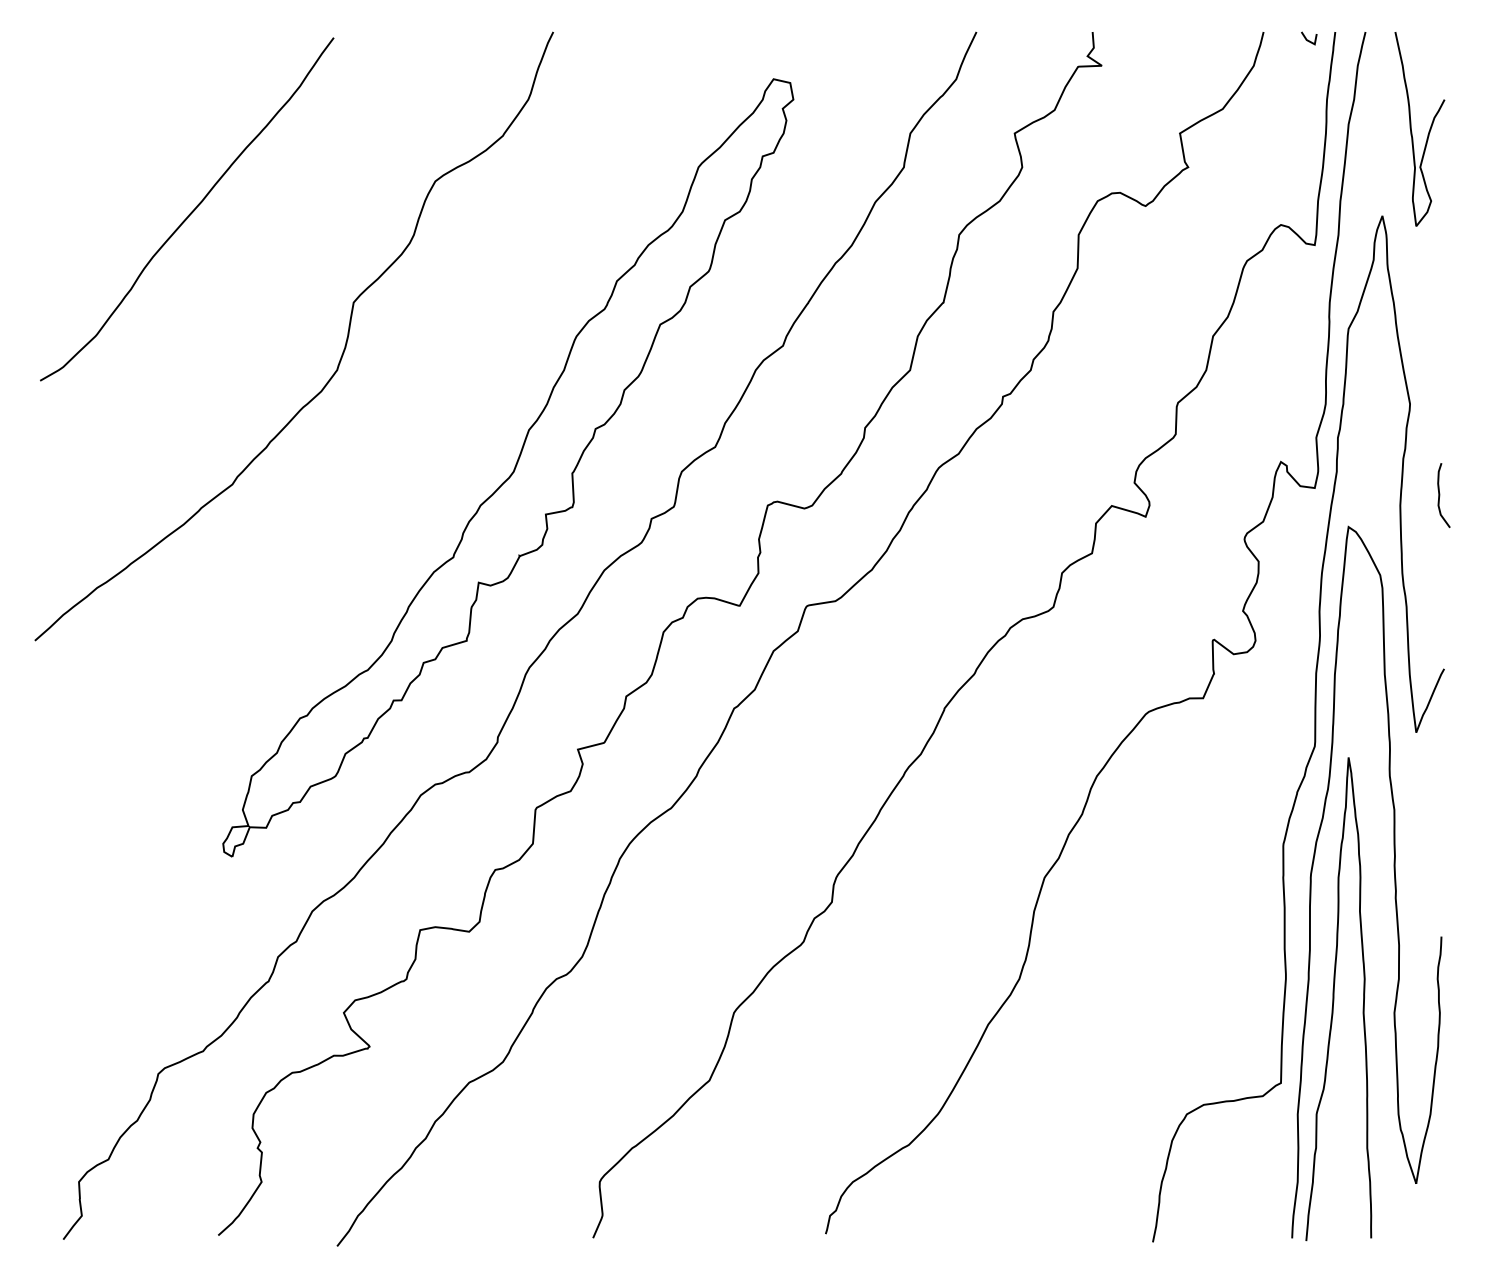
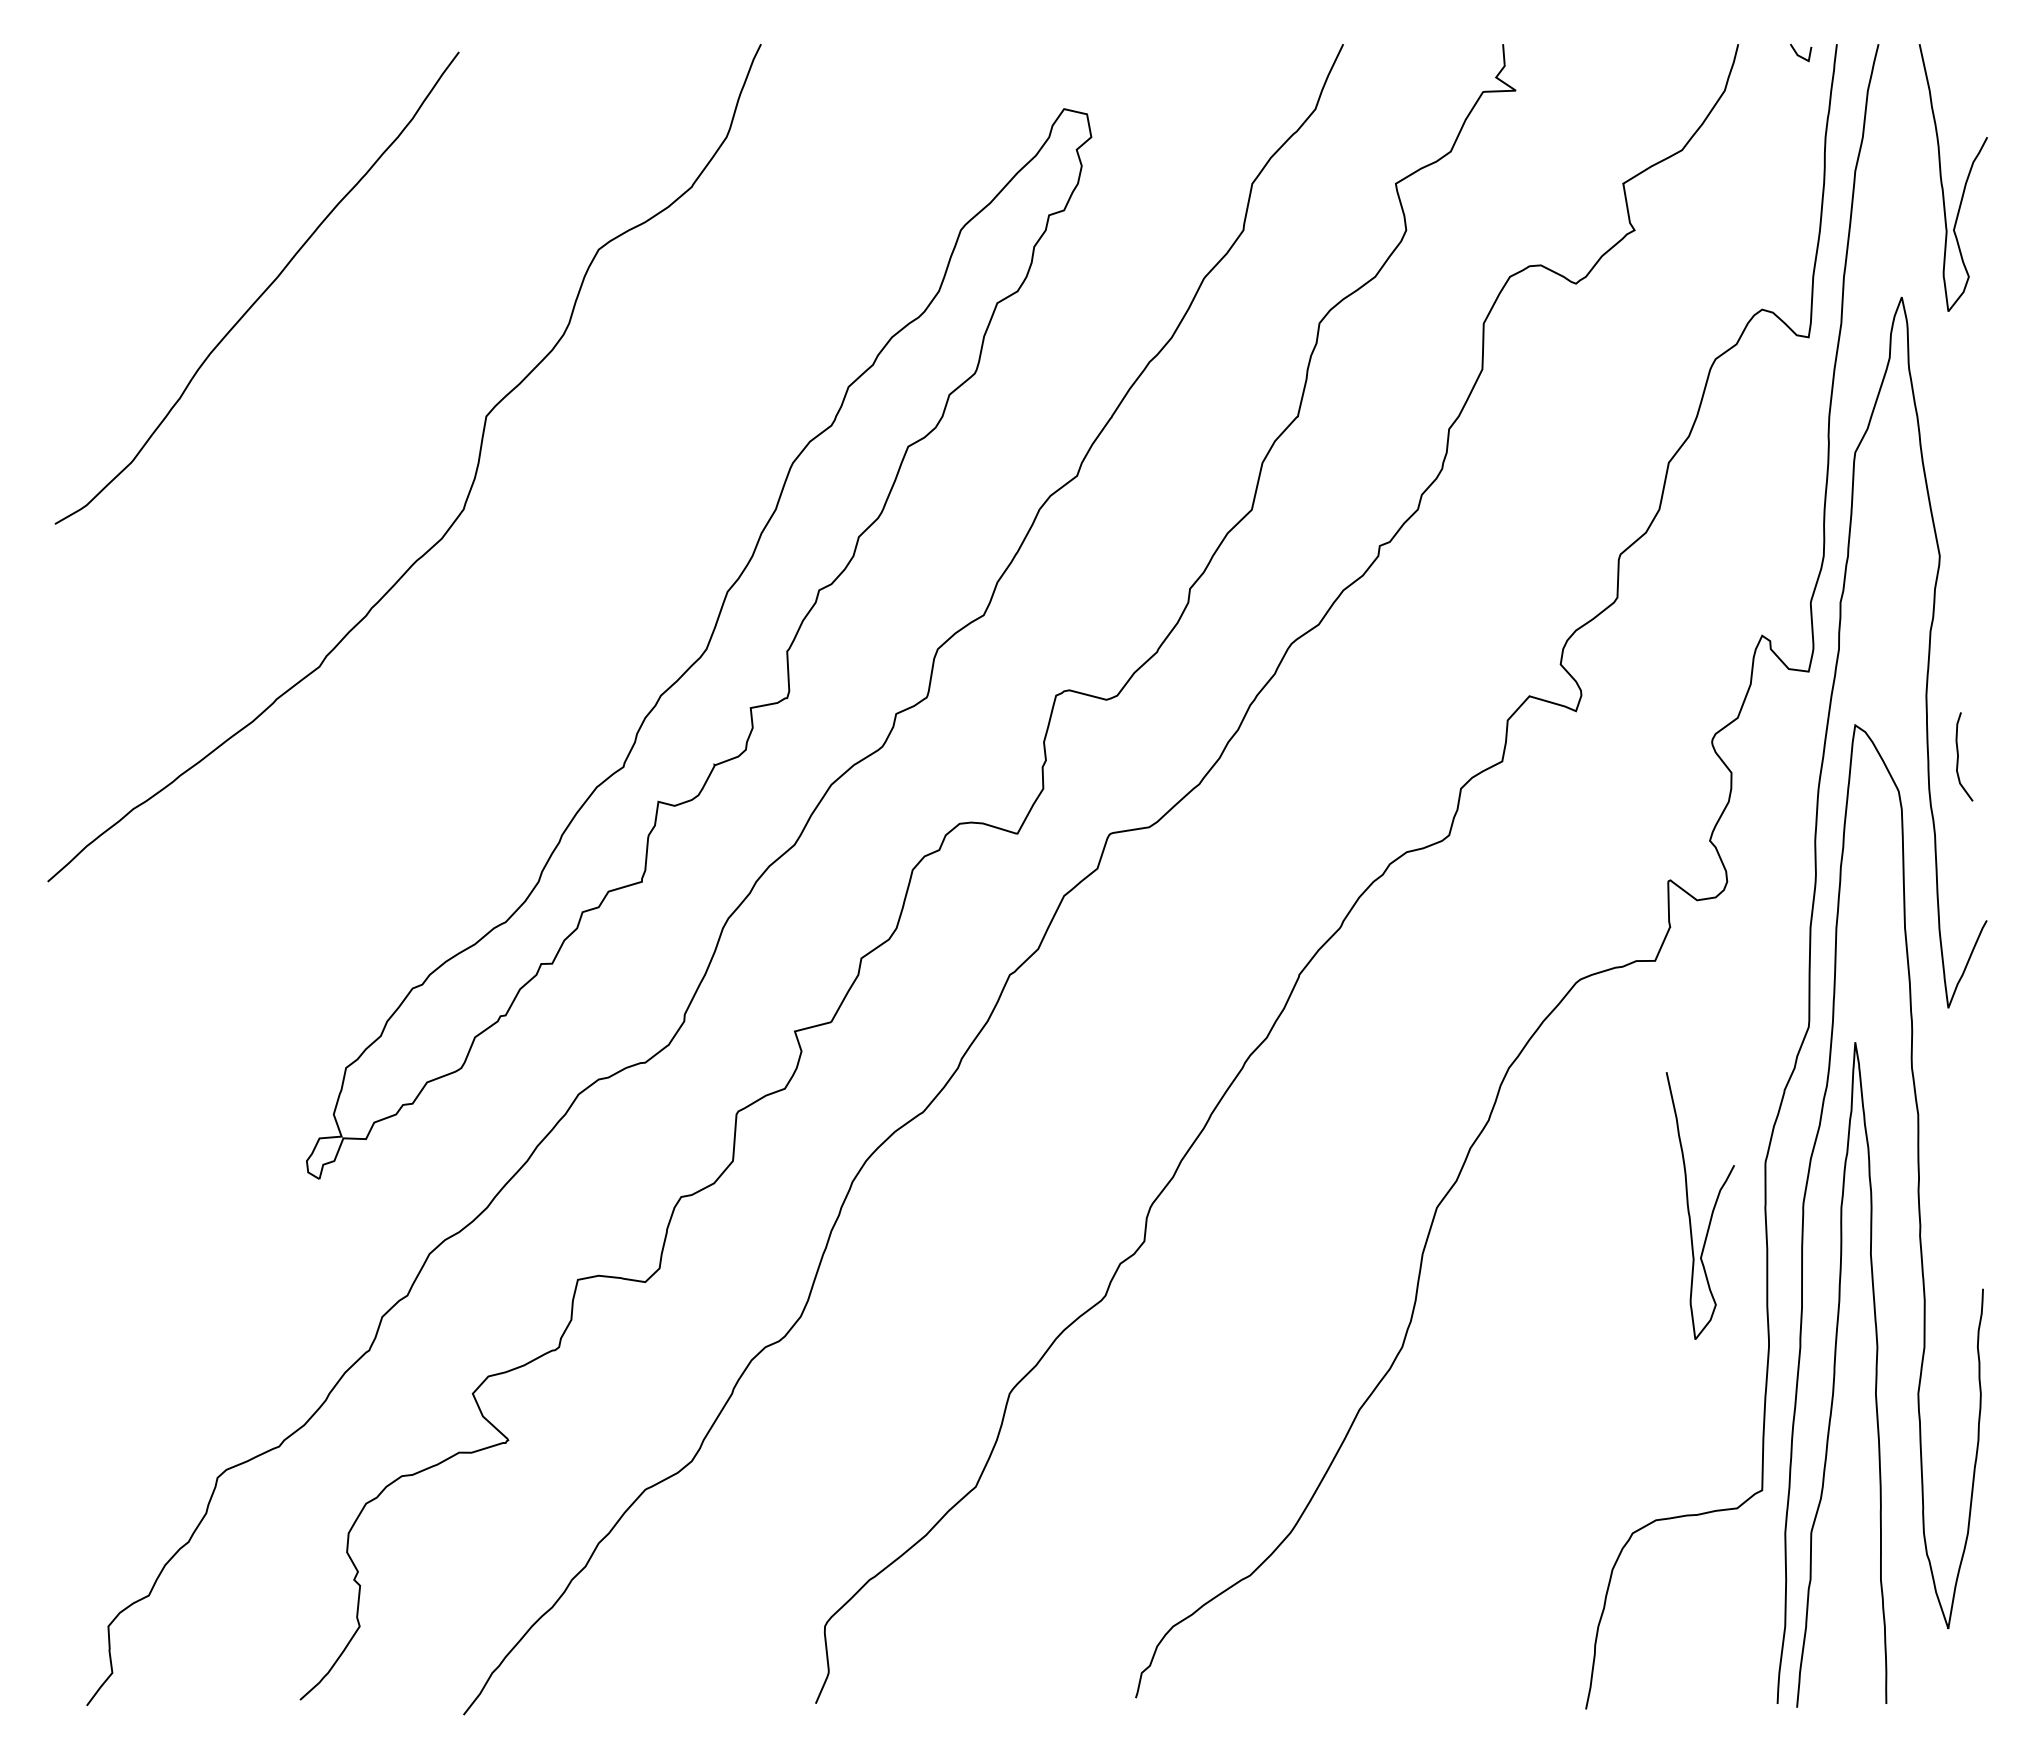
curve: (1439, 495) -> (1958, 756), moved
curve: (1228, 878) -> (1689, 1208), added

